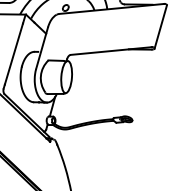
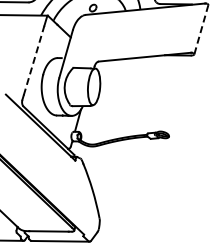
line: (160, 26) -> (201, 29), solid -> dashed
line: (14, 53) -> (34, 60), solid -> dashed

